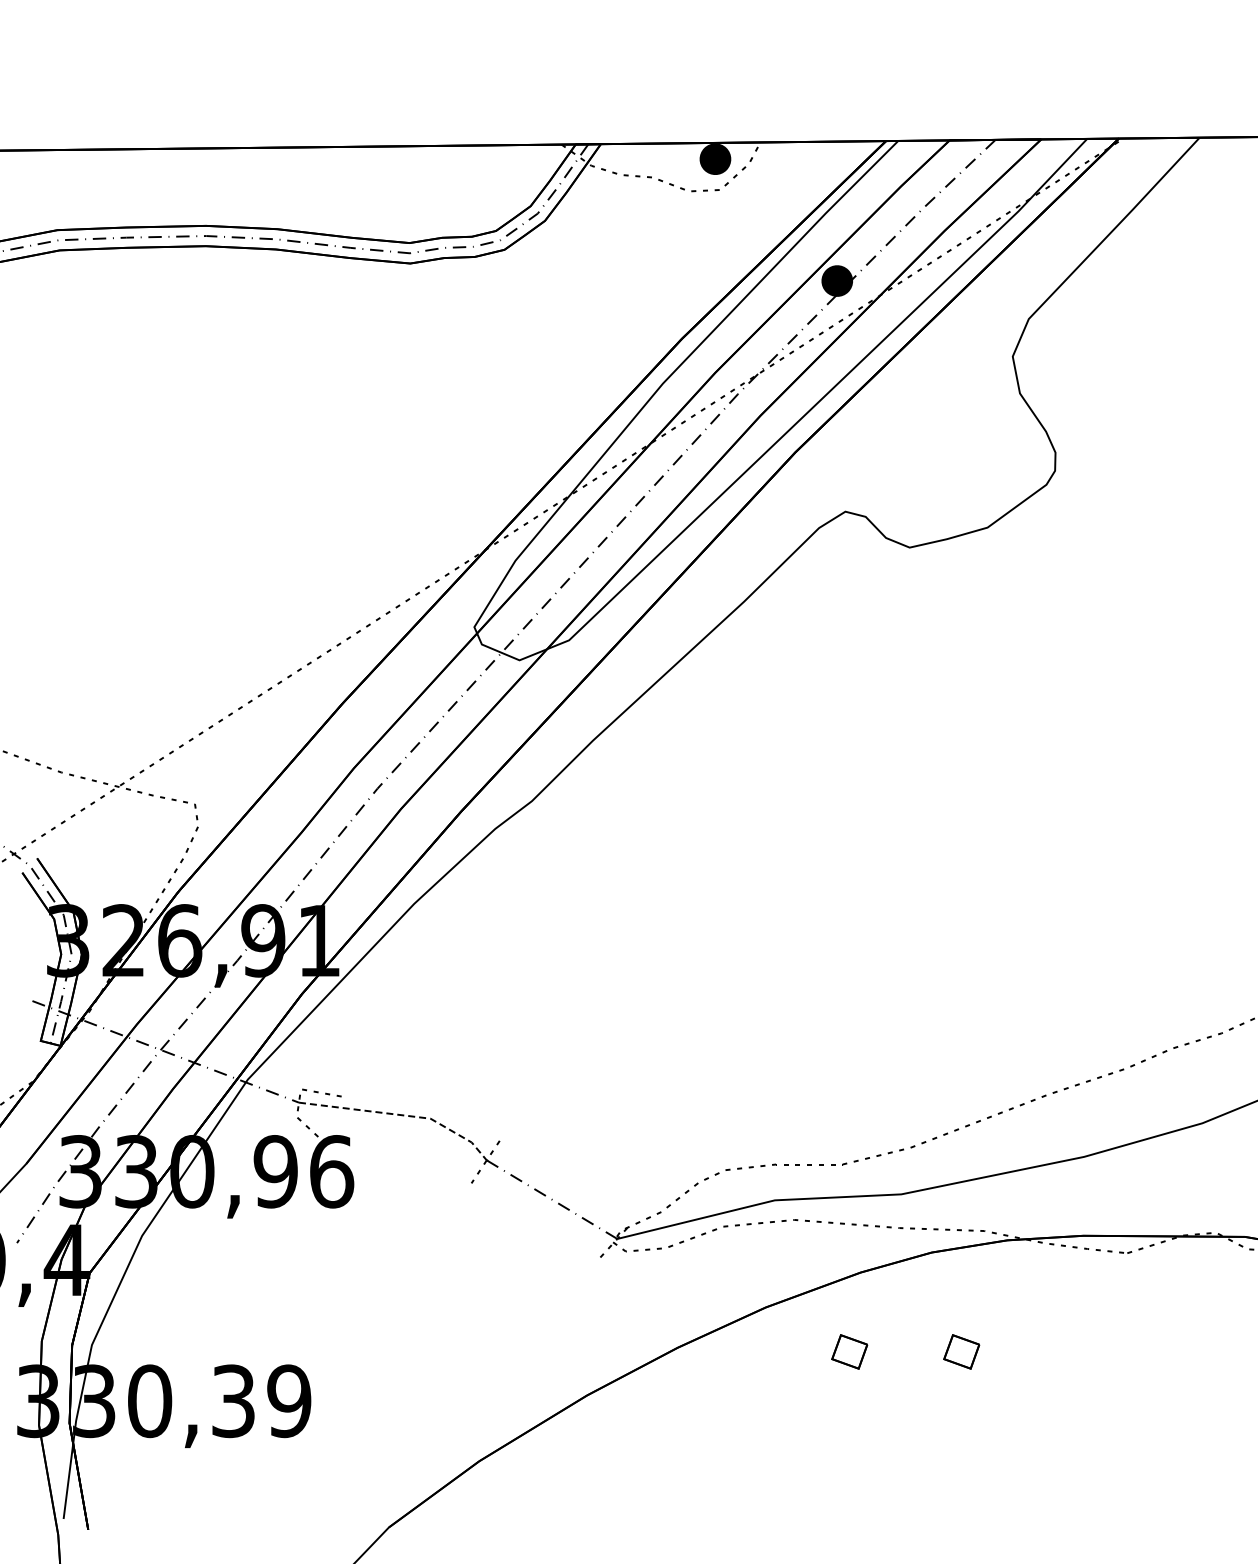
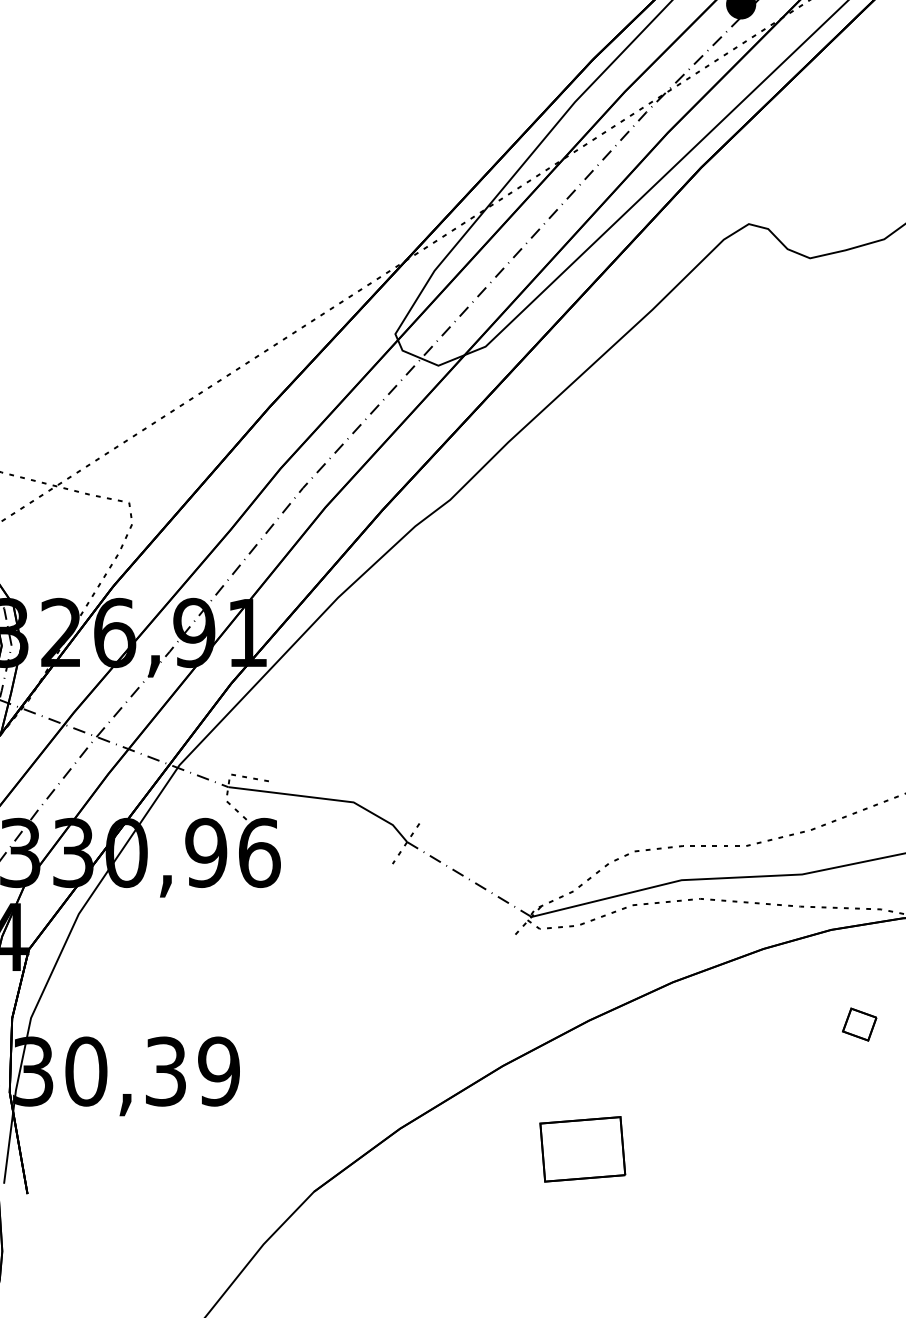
line: (401, 1115) -> (325, 799), dashed -> solid
part: (849, 1351) -> (752, 1024), removed
part: (670, 1482) -> (582, 1148), added

